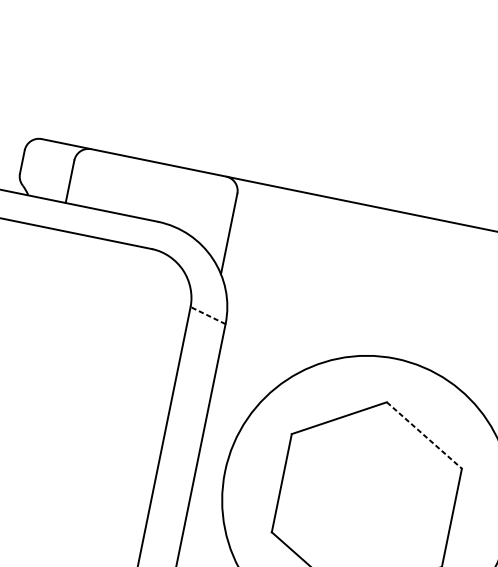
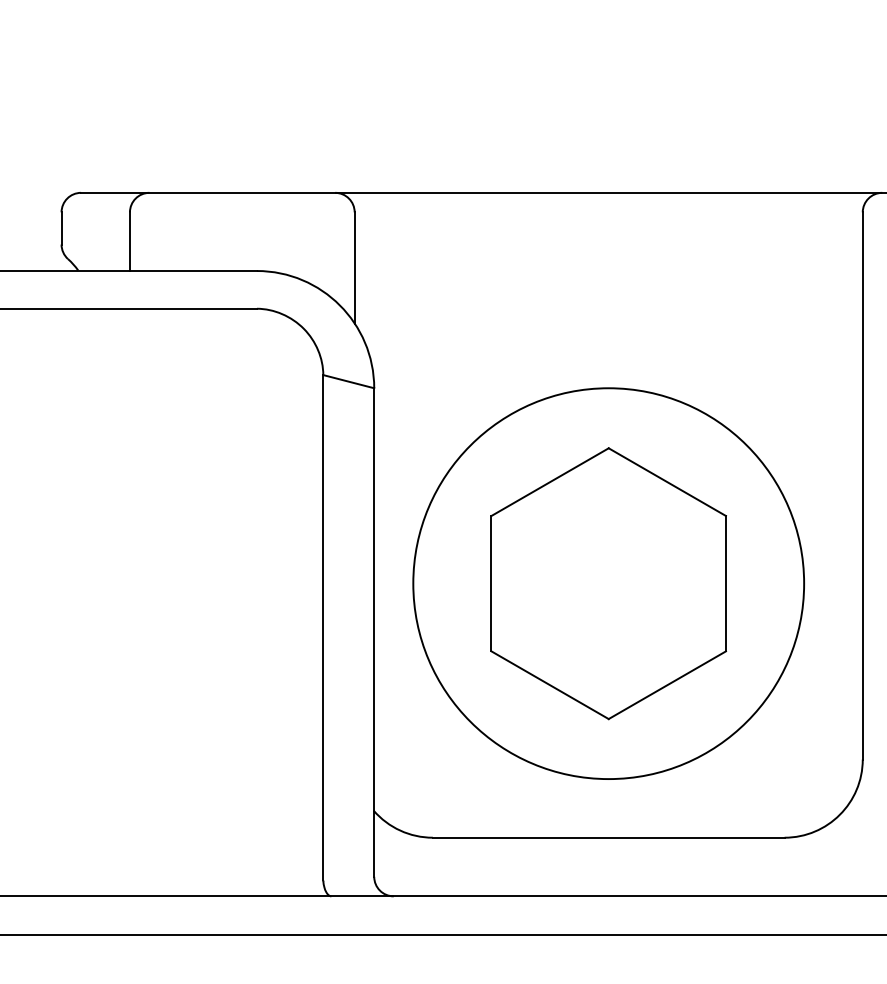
line: (207, 315) -> (348, 381), dashed -> solid
line: (424, 435) -> (667, 482), dashed -> solid

